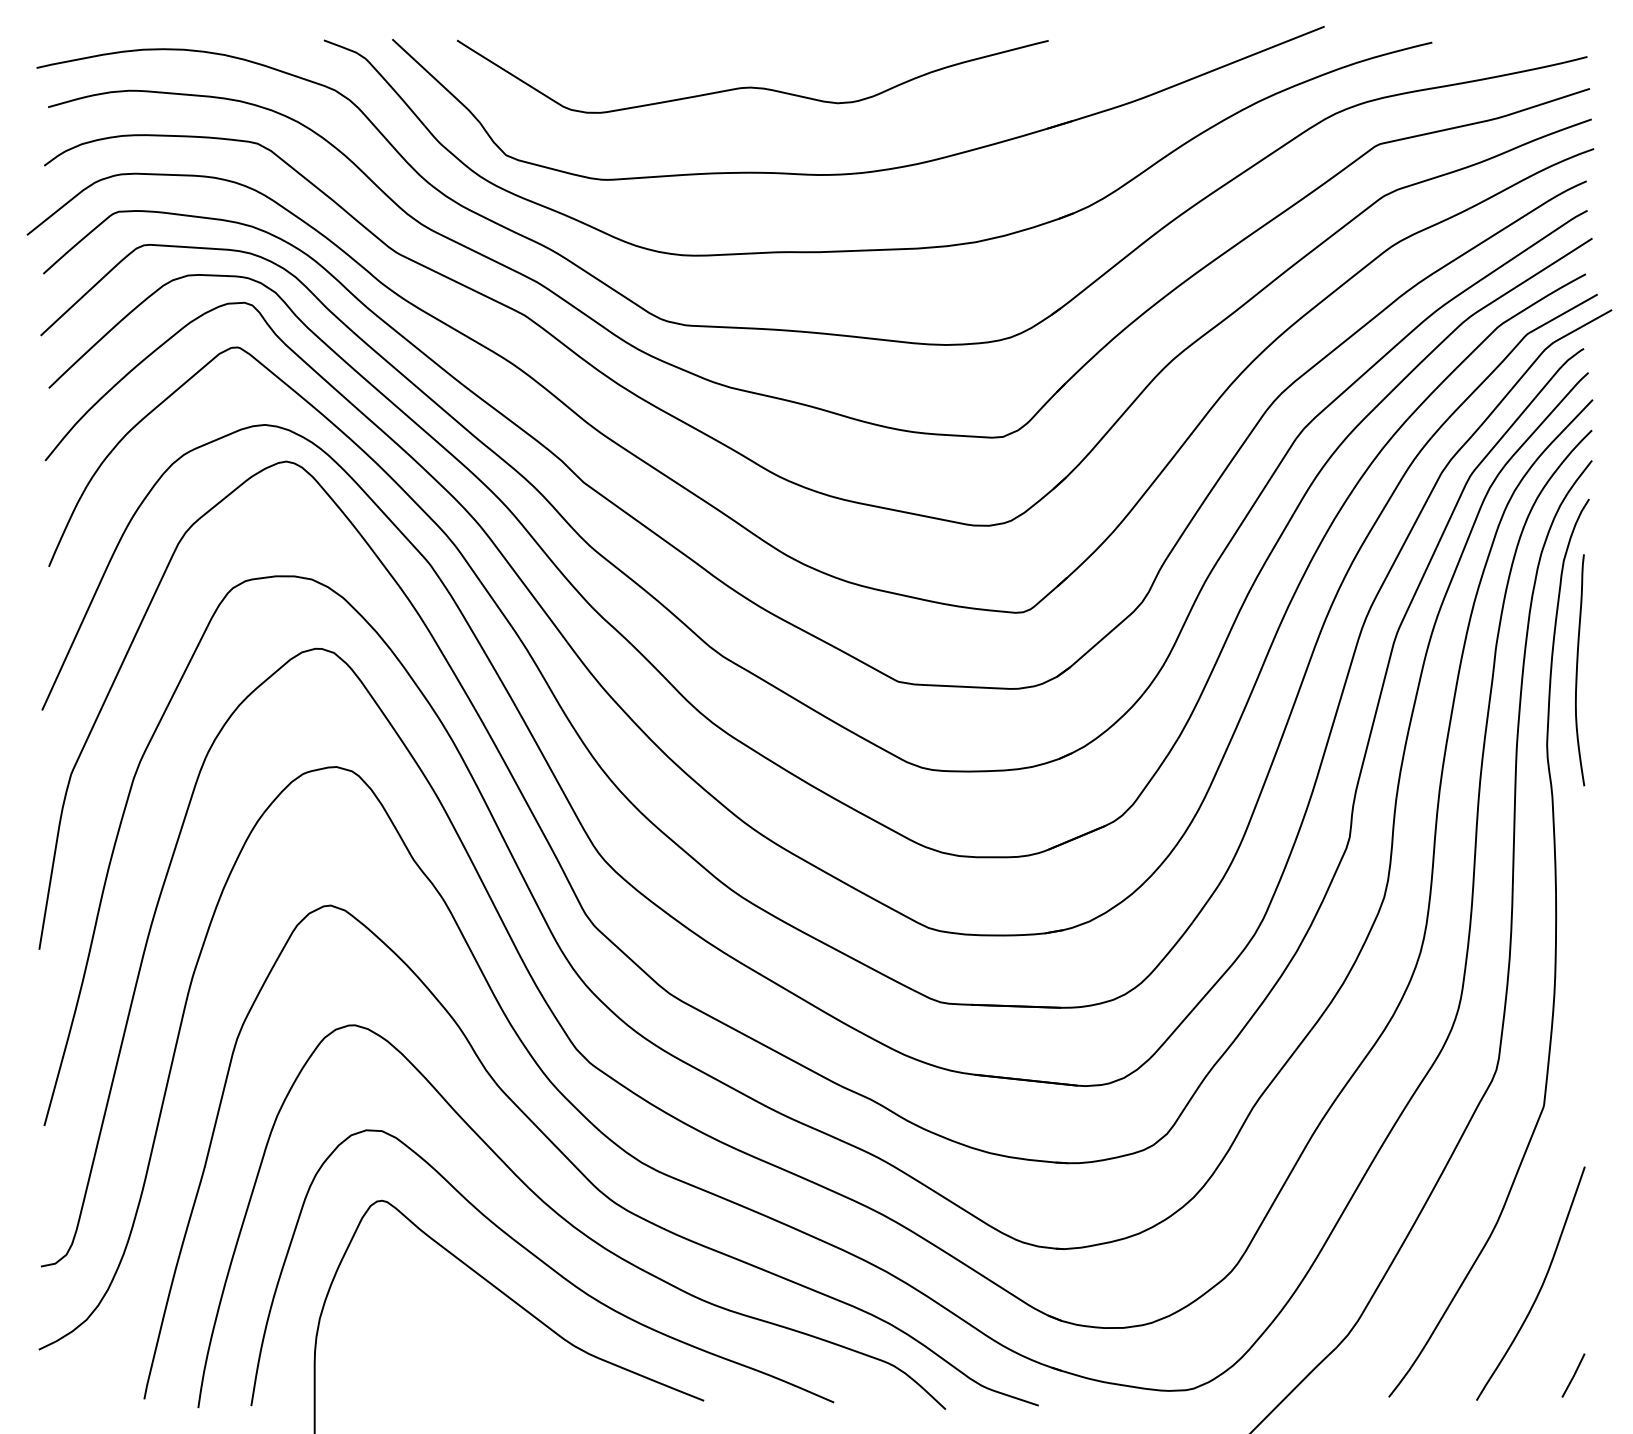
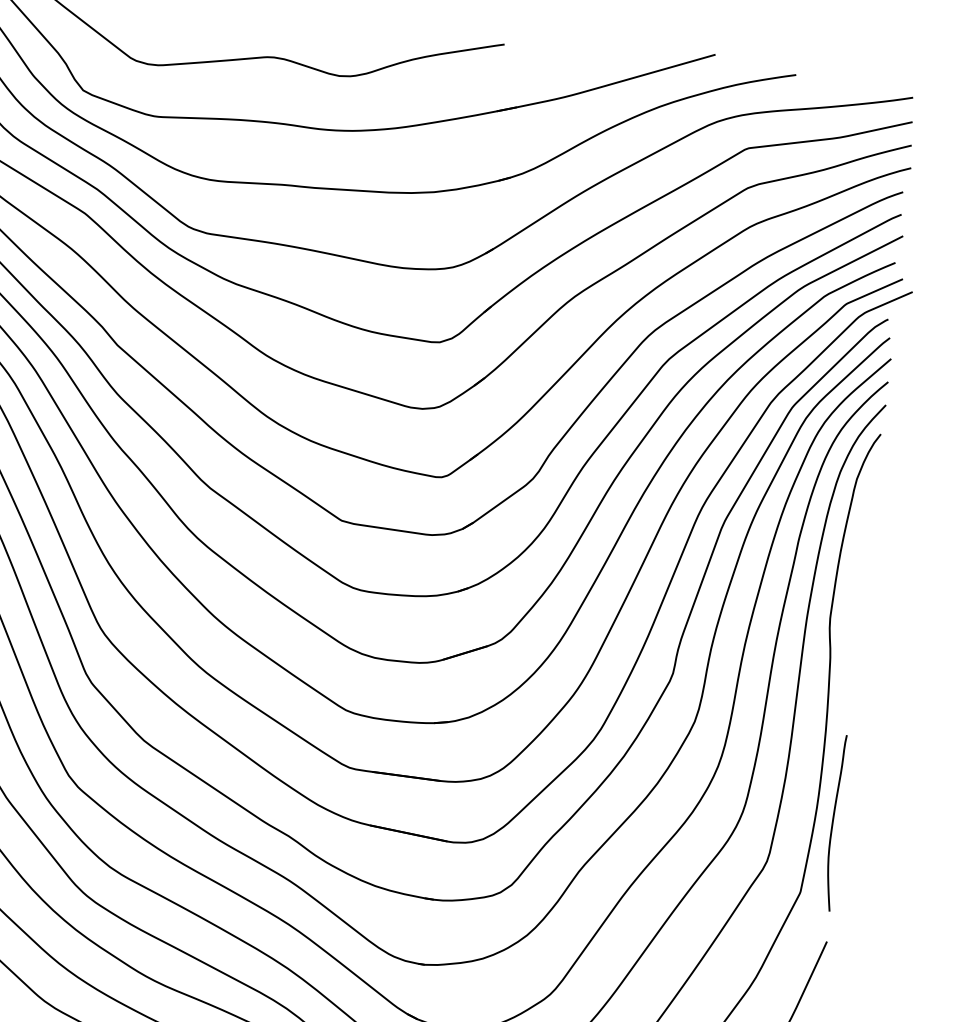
curve: (1577, 670) -> (833, 823), moved

